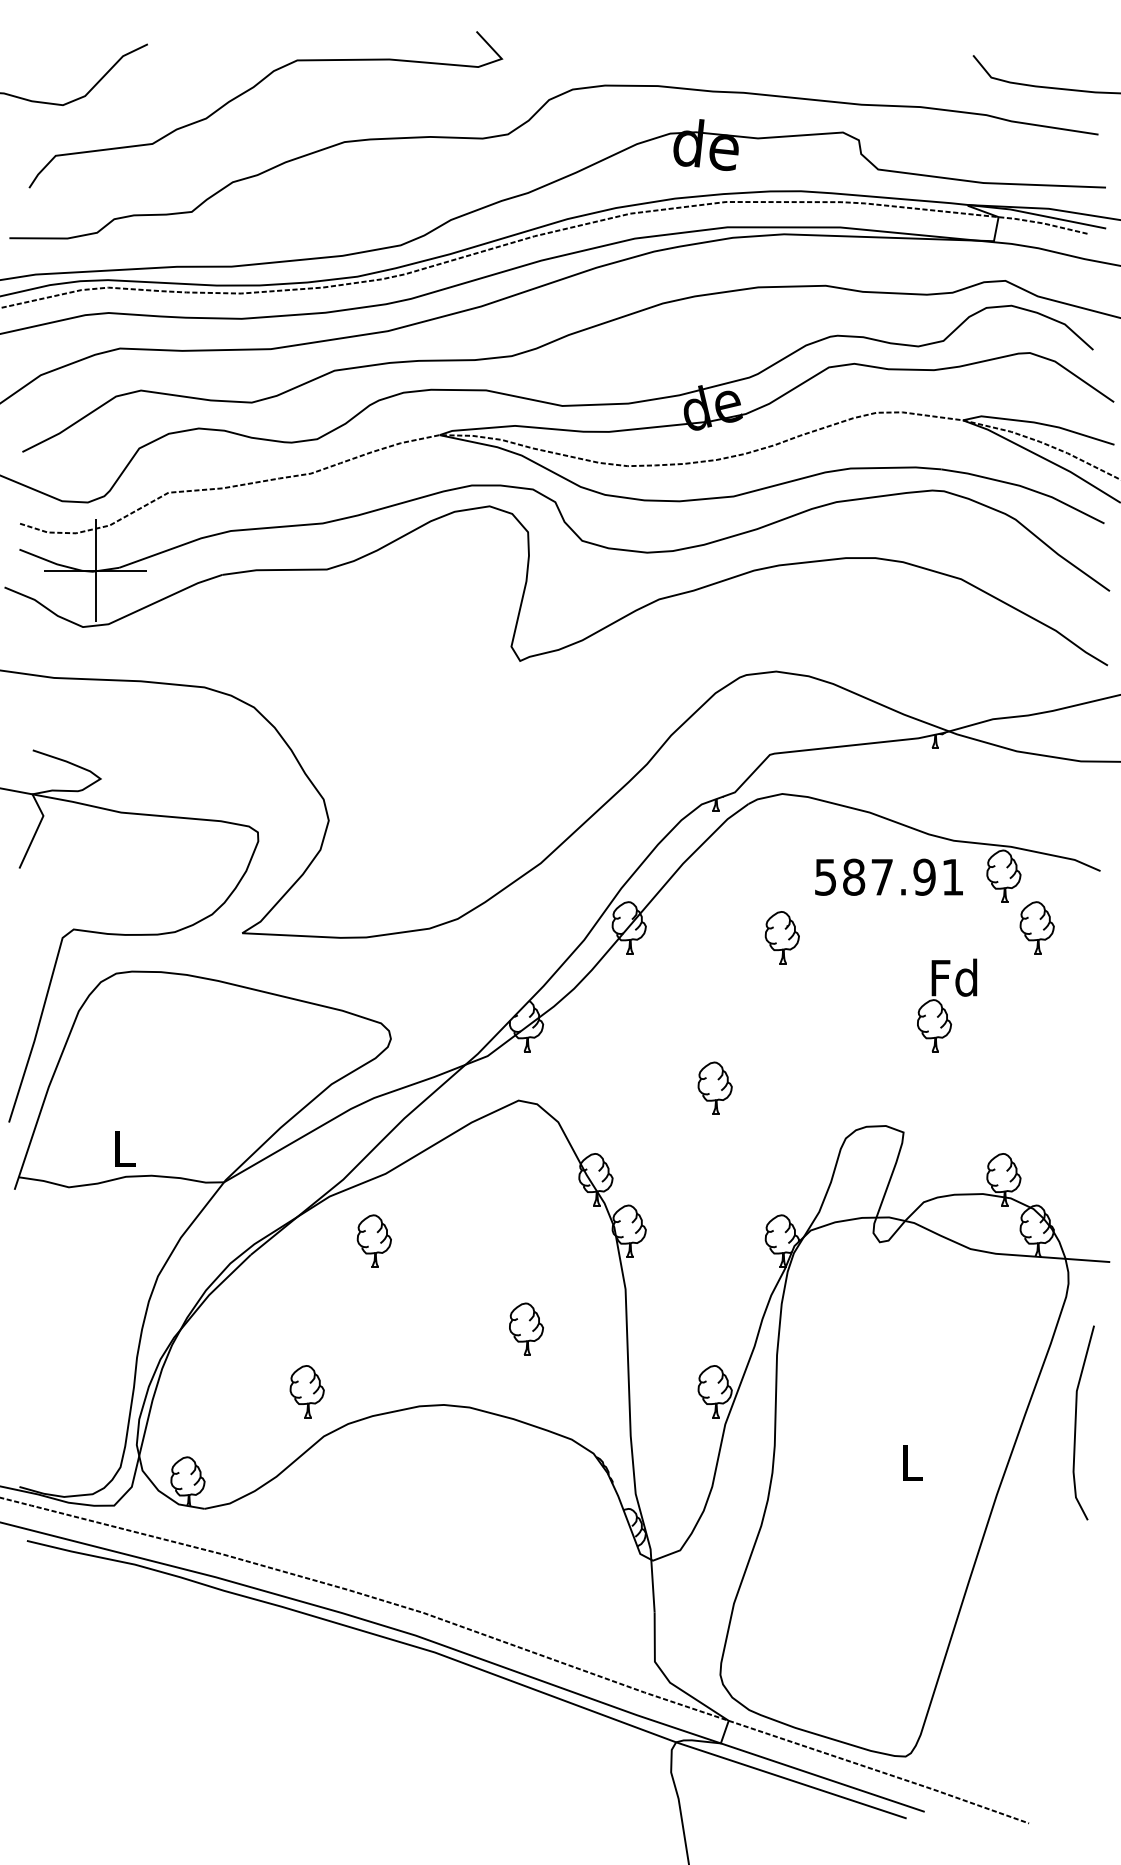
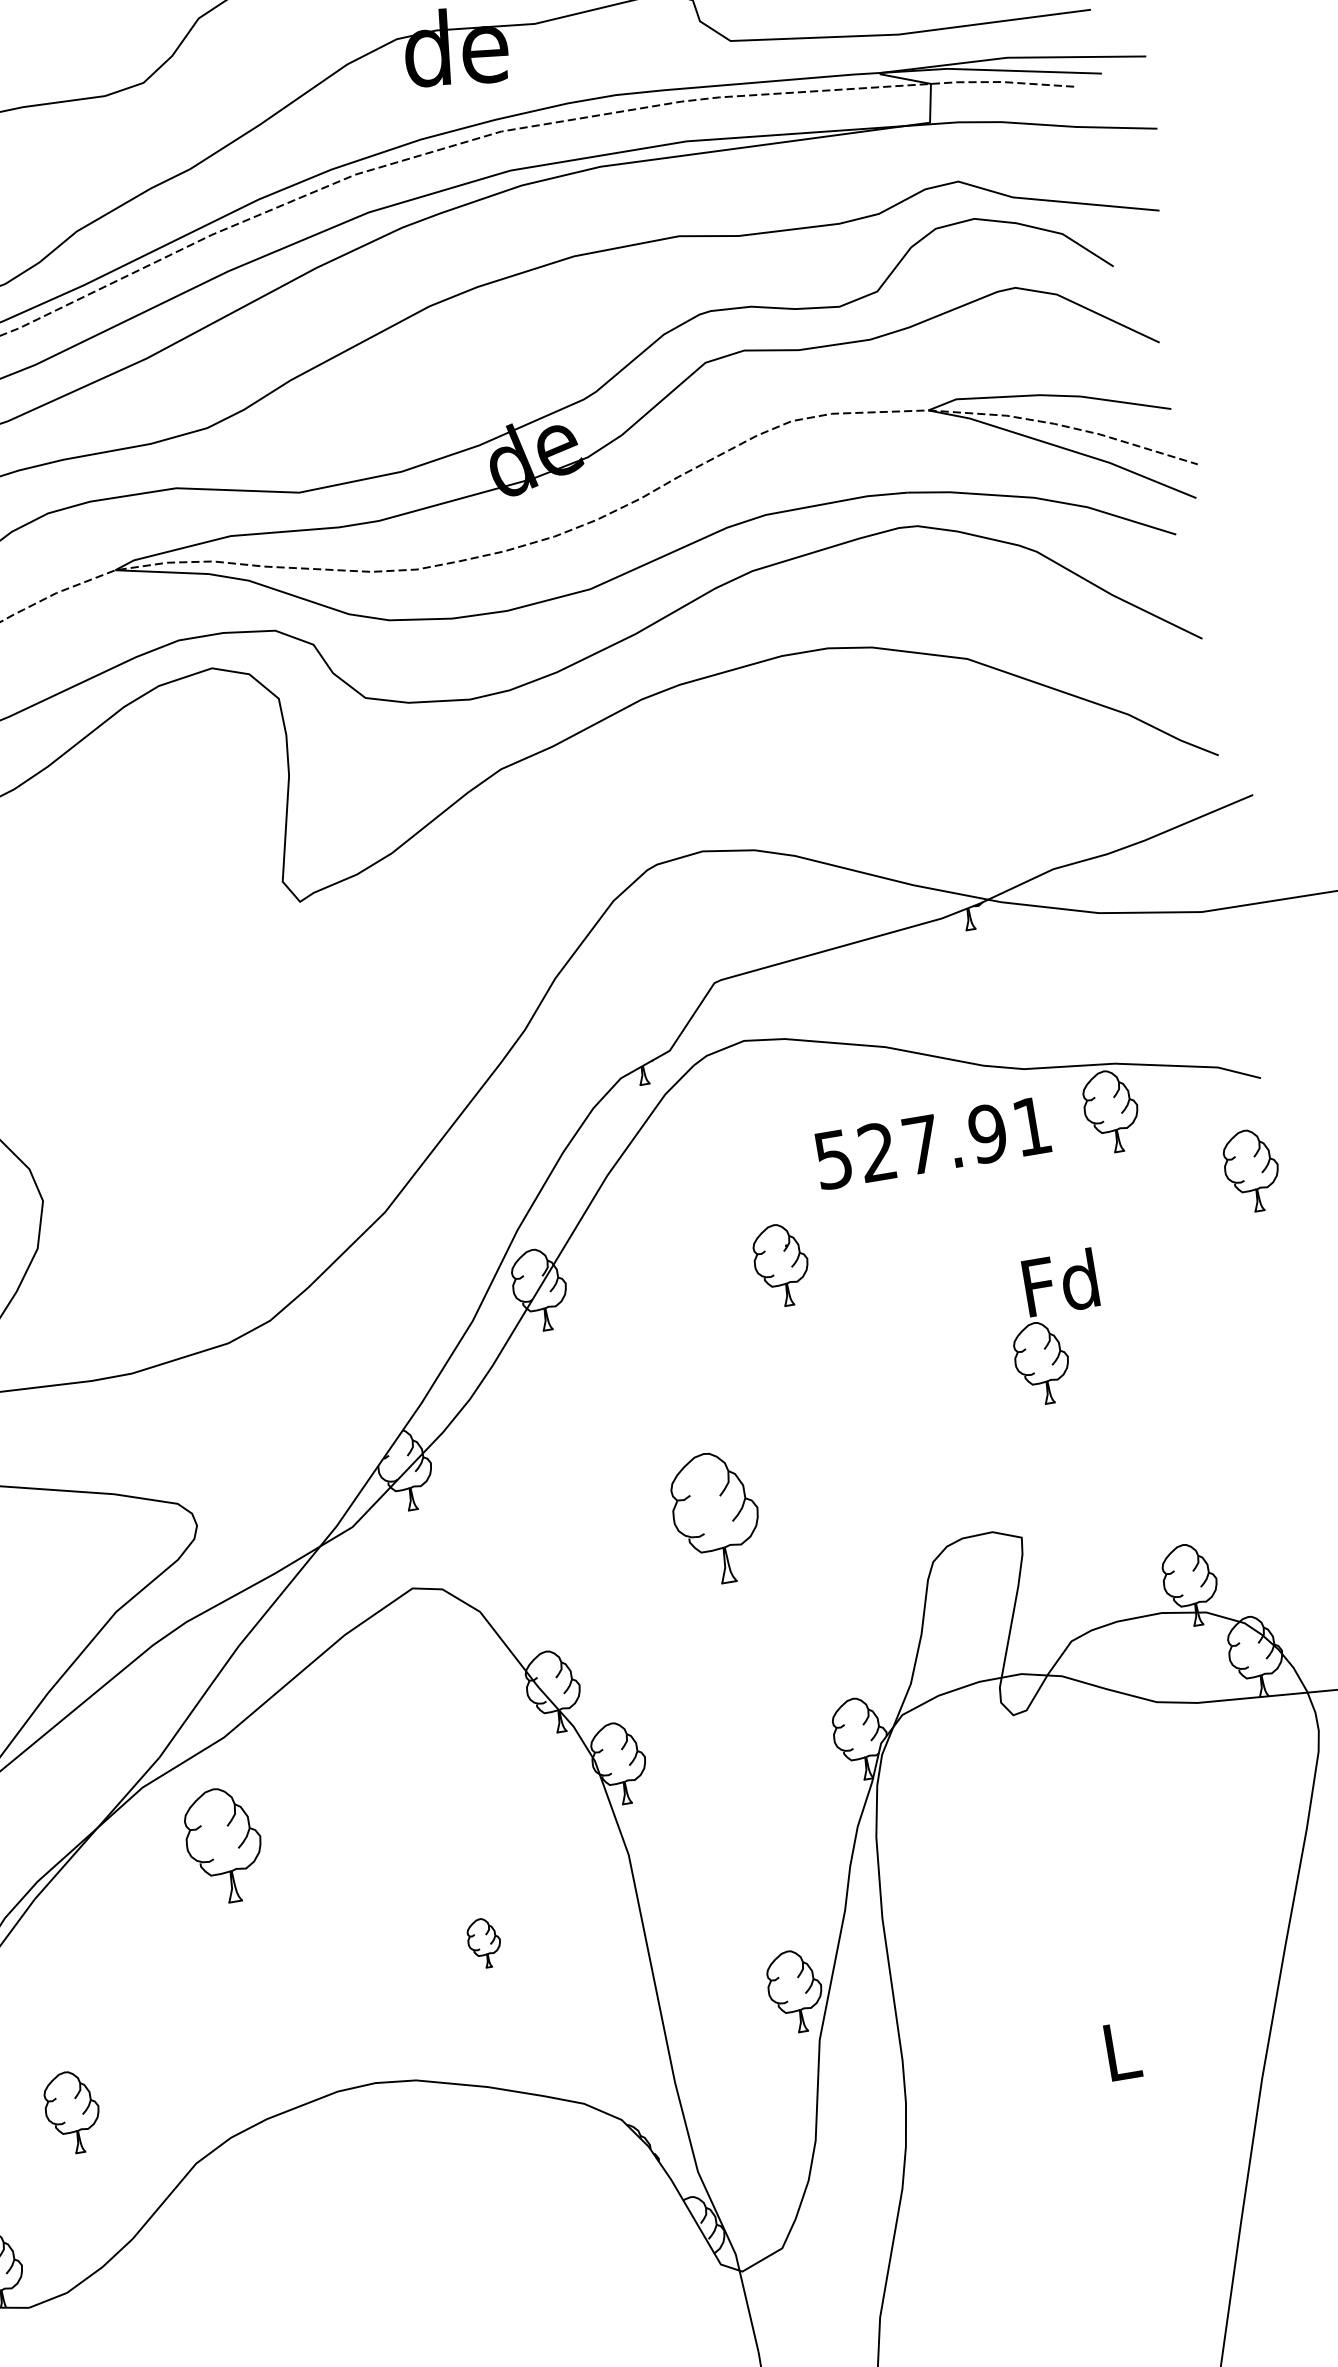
text: (854, 876) -> (878, 1150), 587.91 -> 527.91
part: (1036, 927) -> (1250, 1170), moved
part: (714, 1087) -> (714, 1516), size x1.6
part: (373, 1240) -> (222, 1844), size x1.4
part: (526, 1328) -> (484, 1942), size x0.6
part: (306, 1391) -> (71, 2112), moved

